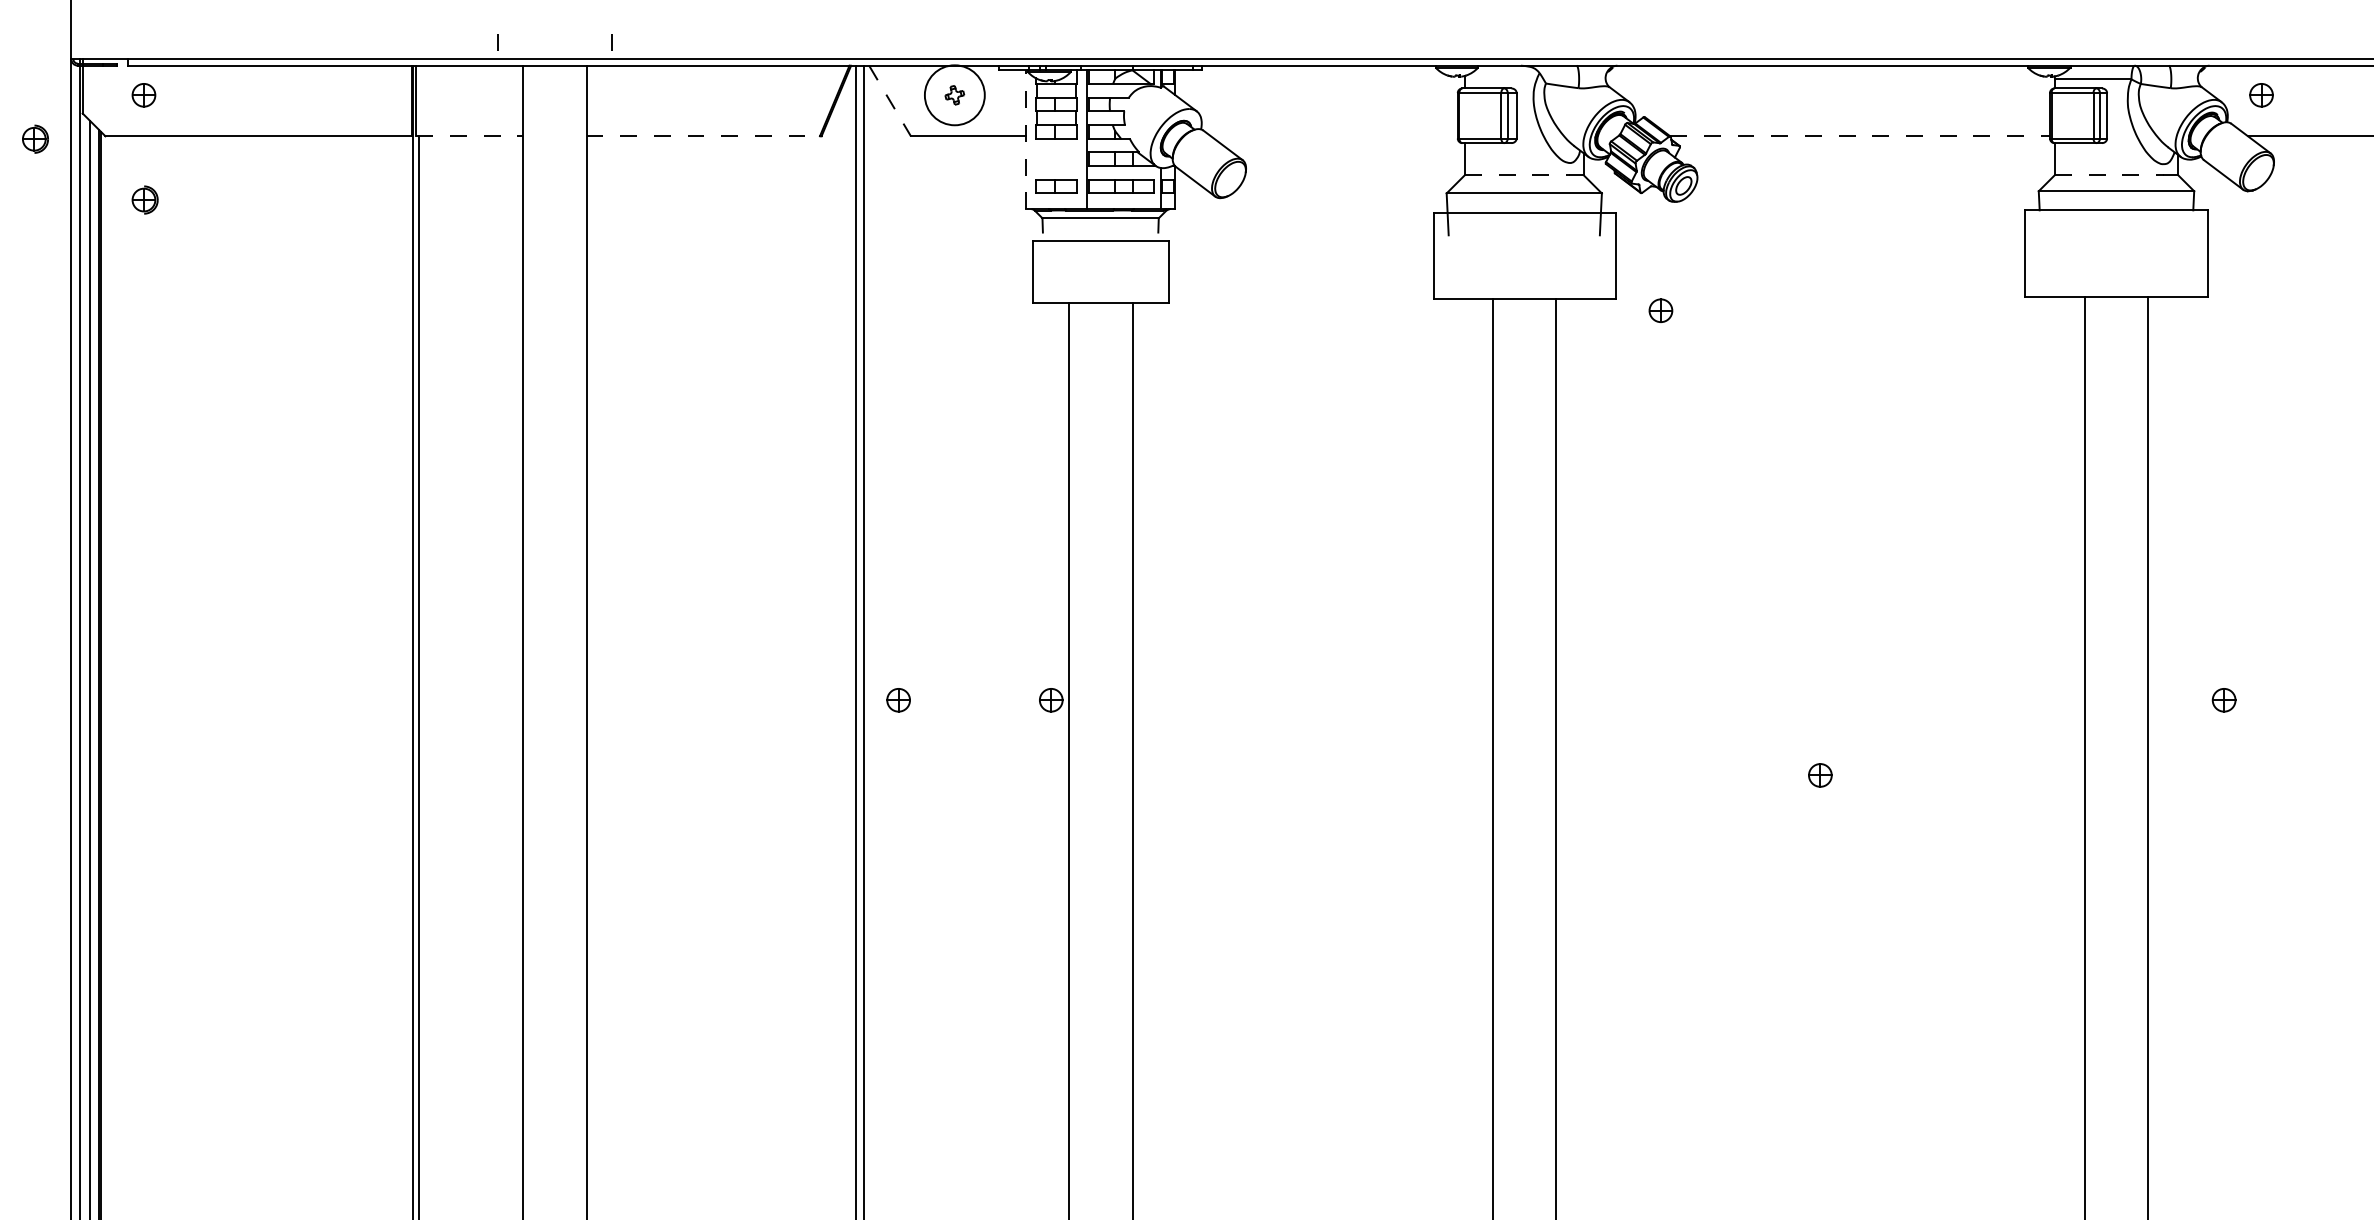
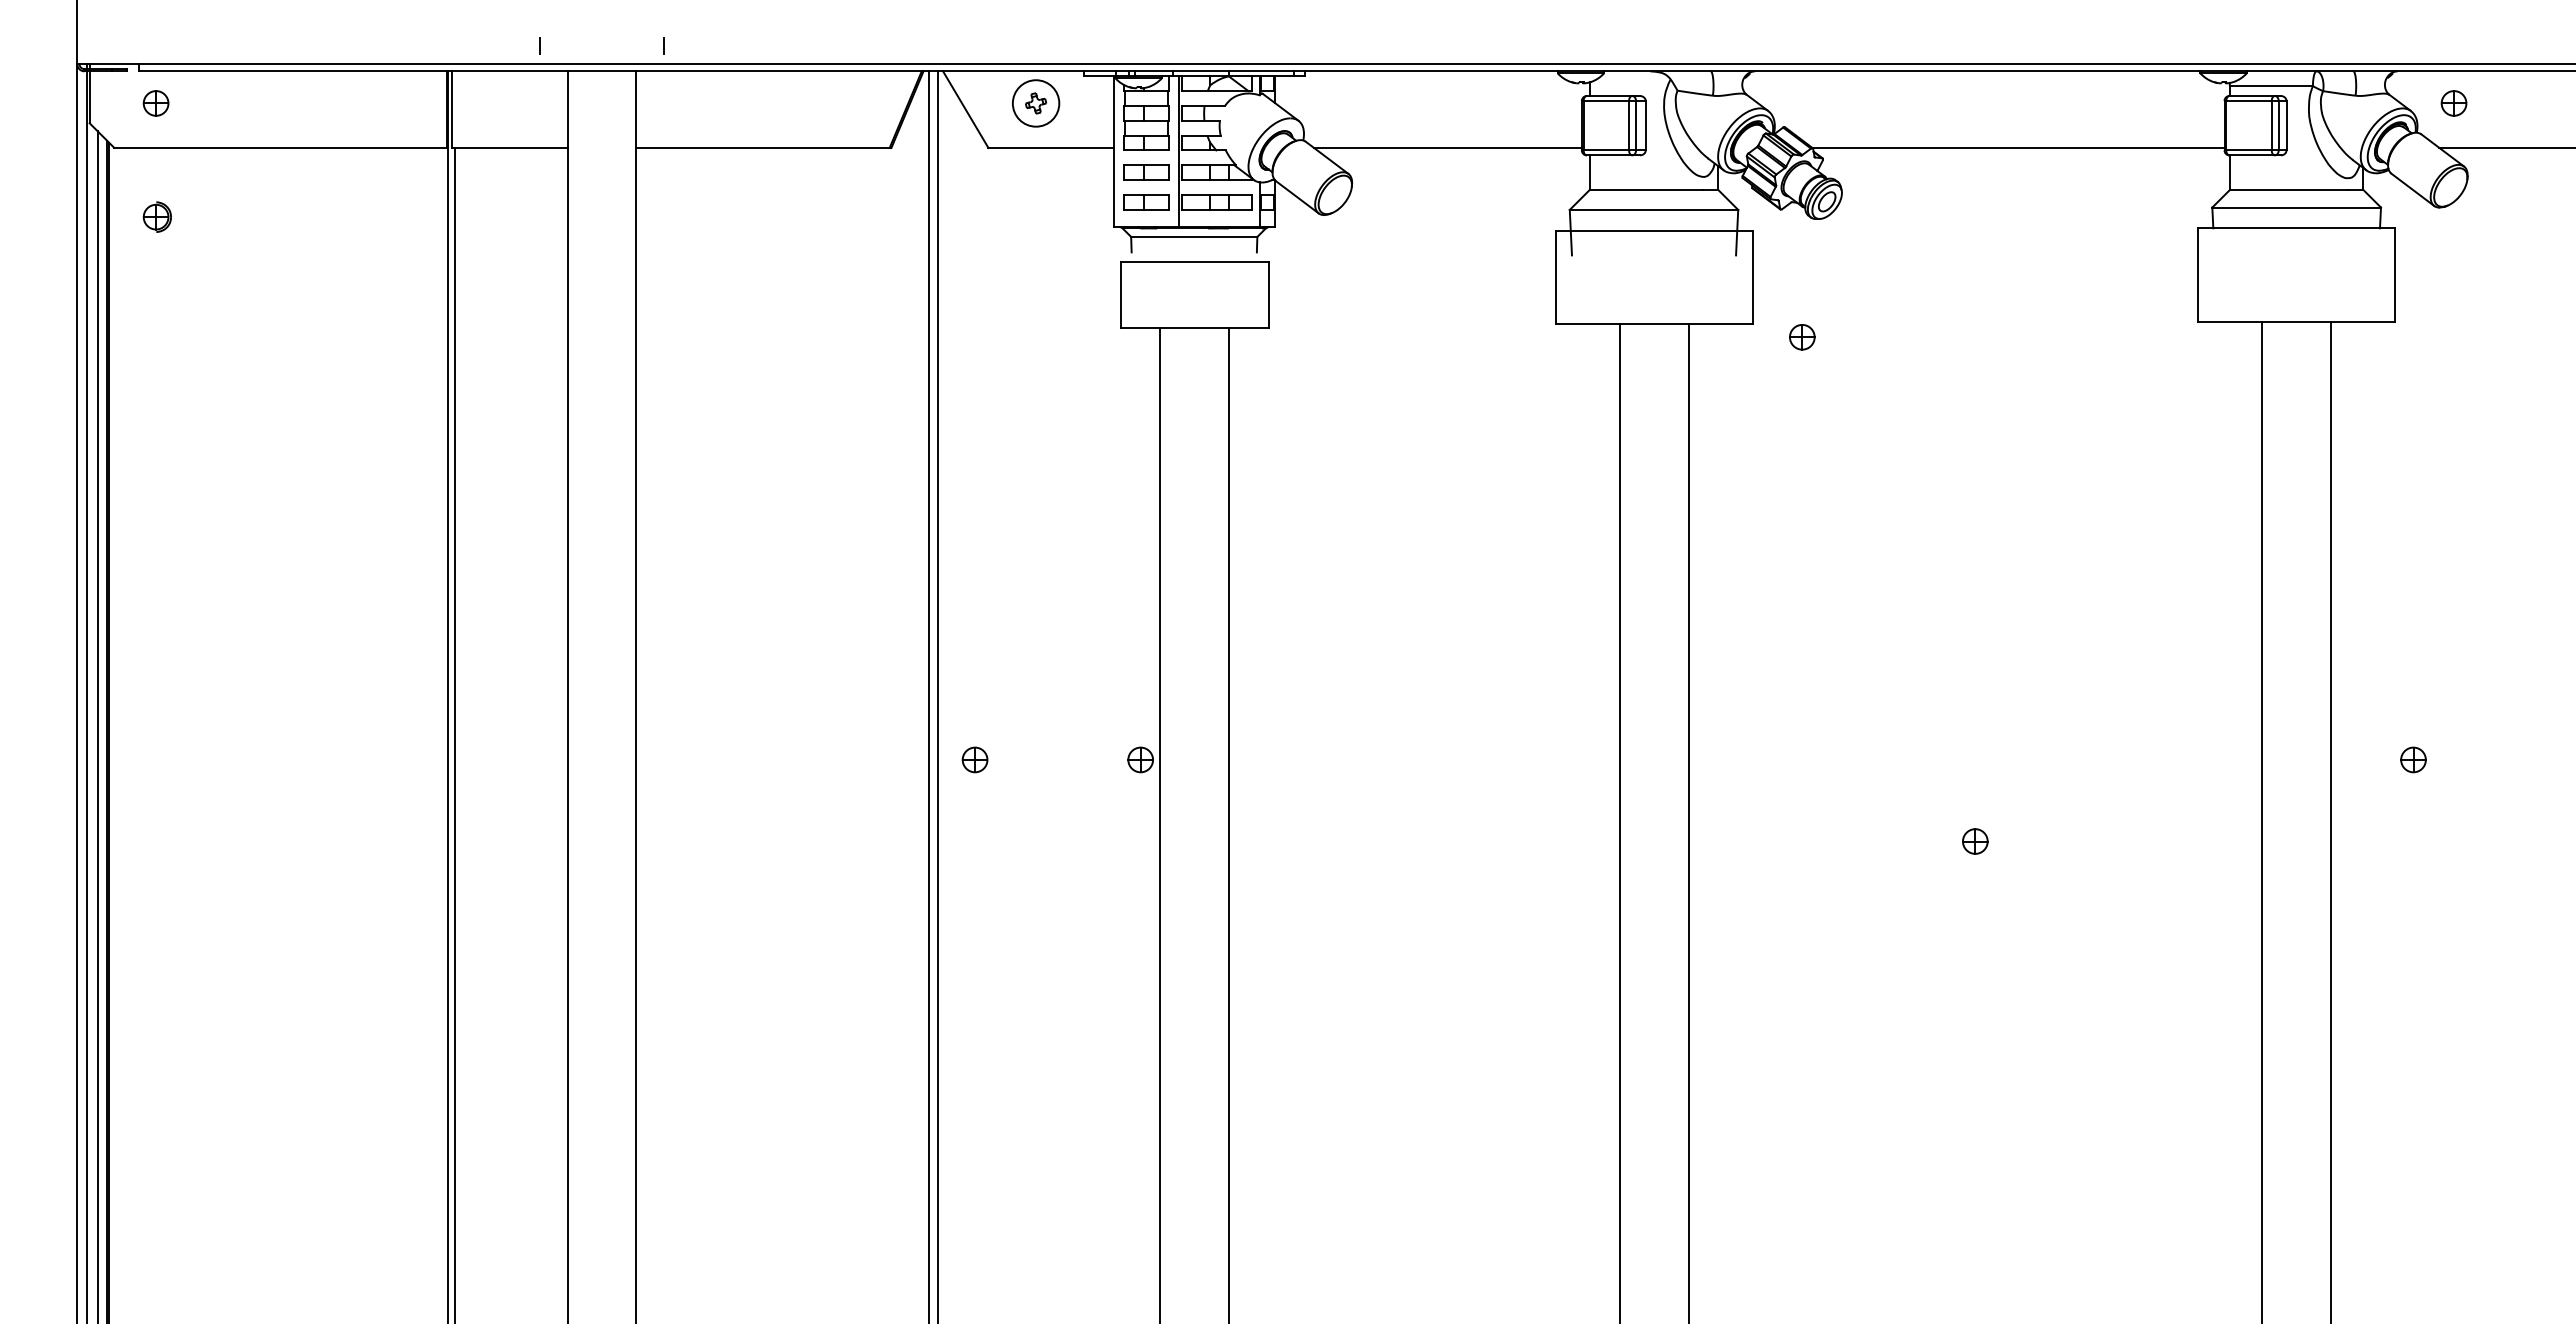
circle: (954, 95) -> (1035, 103), size x0.71
line: (889, 100) -> (965, 109), dashed -> solid
line: (470, 135) -> (510, 147), dashed -> solid
line: (703, 135) -> (763, 147), dashed -> solid
line: (1333, 135) -> (1447, 147), added
line: (1860, 135) -> (2018, 147), dashed -> solid
part: (34, 138) -> (37, 150), removed
line: (1026, 139) -> (1113, 151), dashed -> solid
part: (1056, 158) -> (1146, 172), added
line: (1517, 174) -> (1646, 189), dashed -> solid
line: (2108, 174) -> (2288, 189), dashed -> solid

